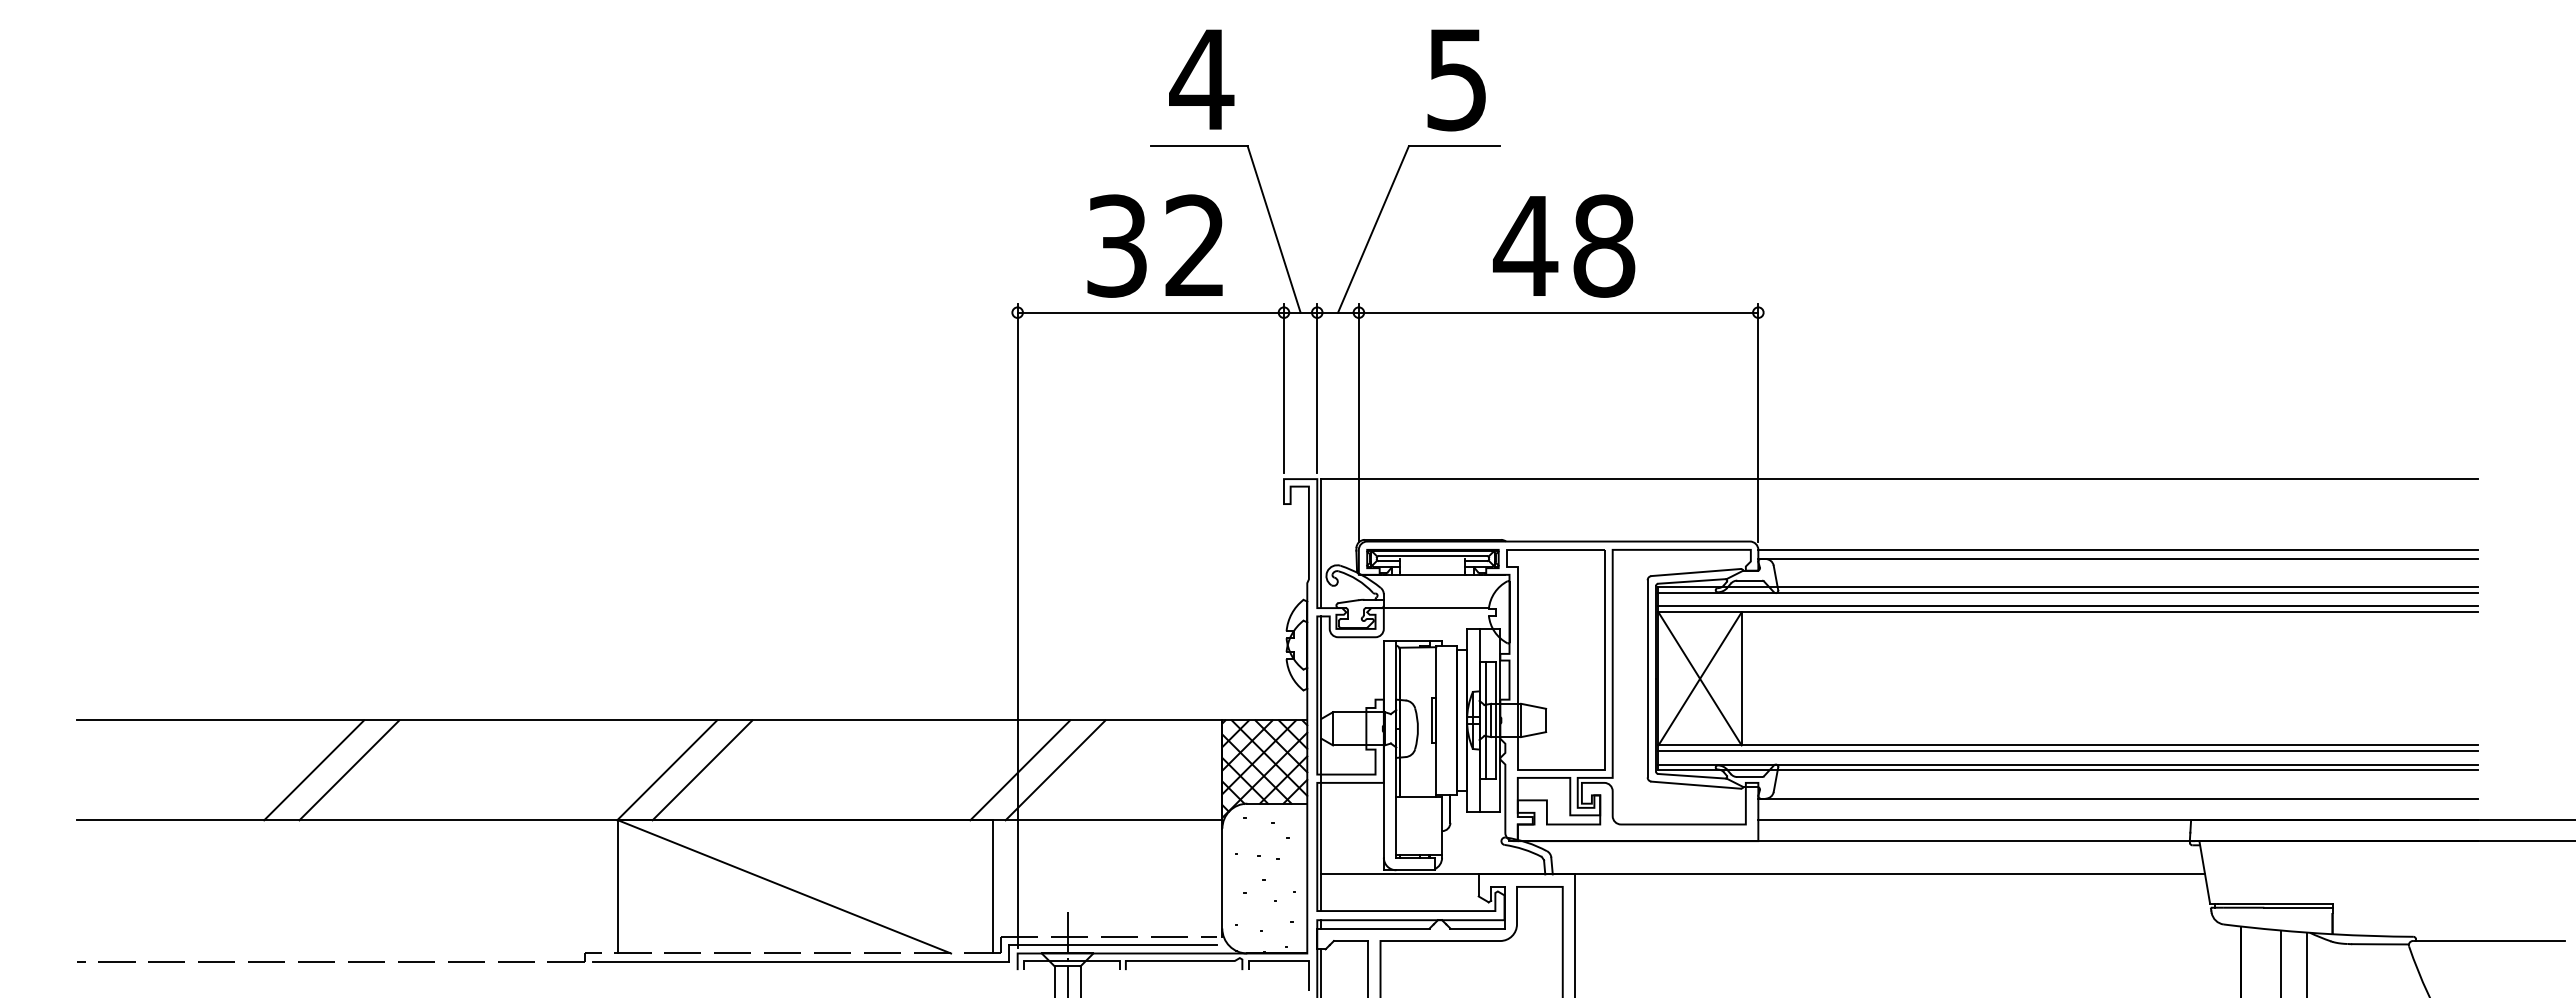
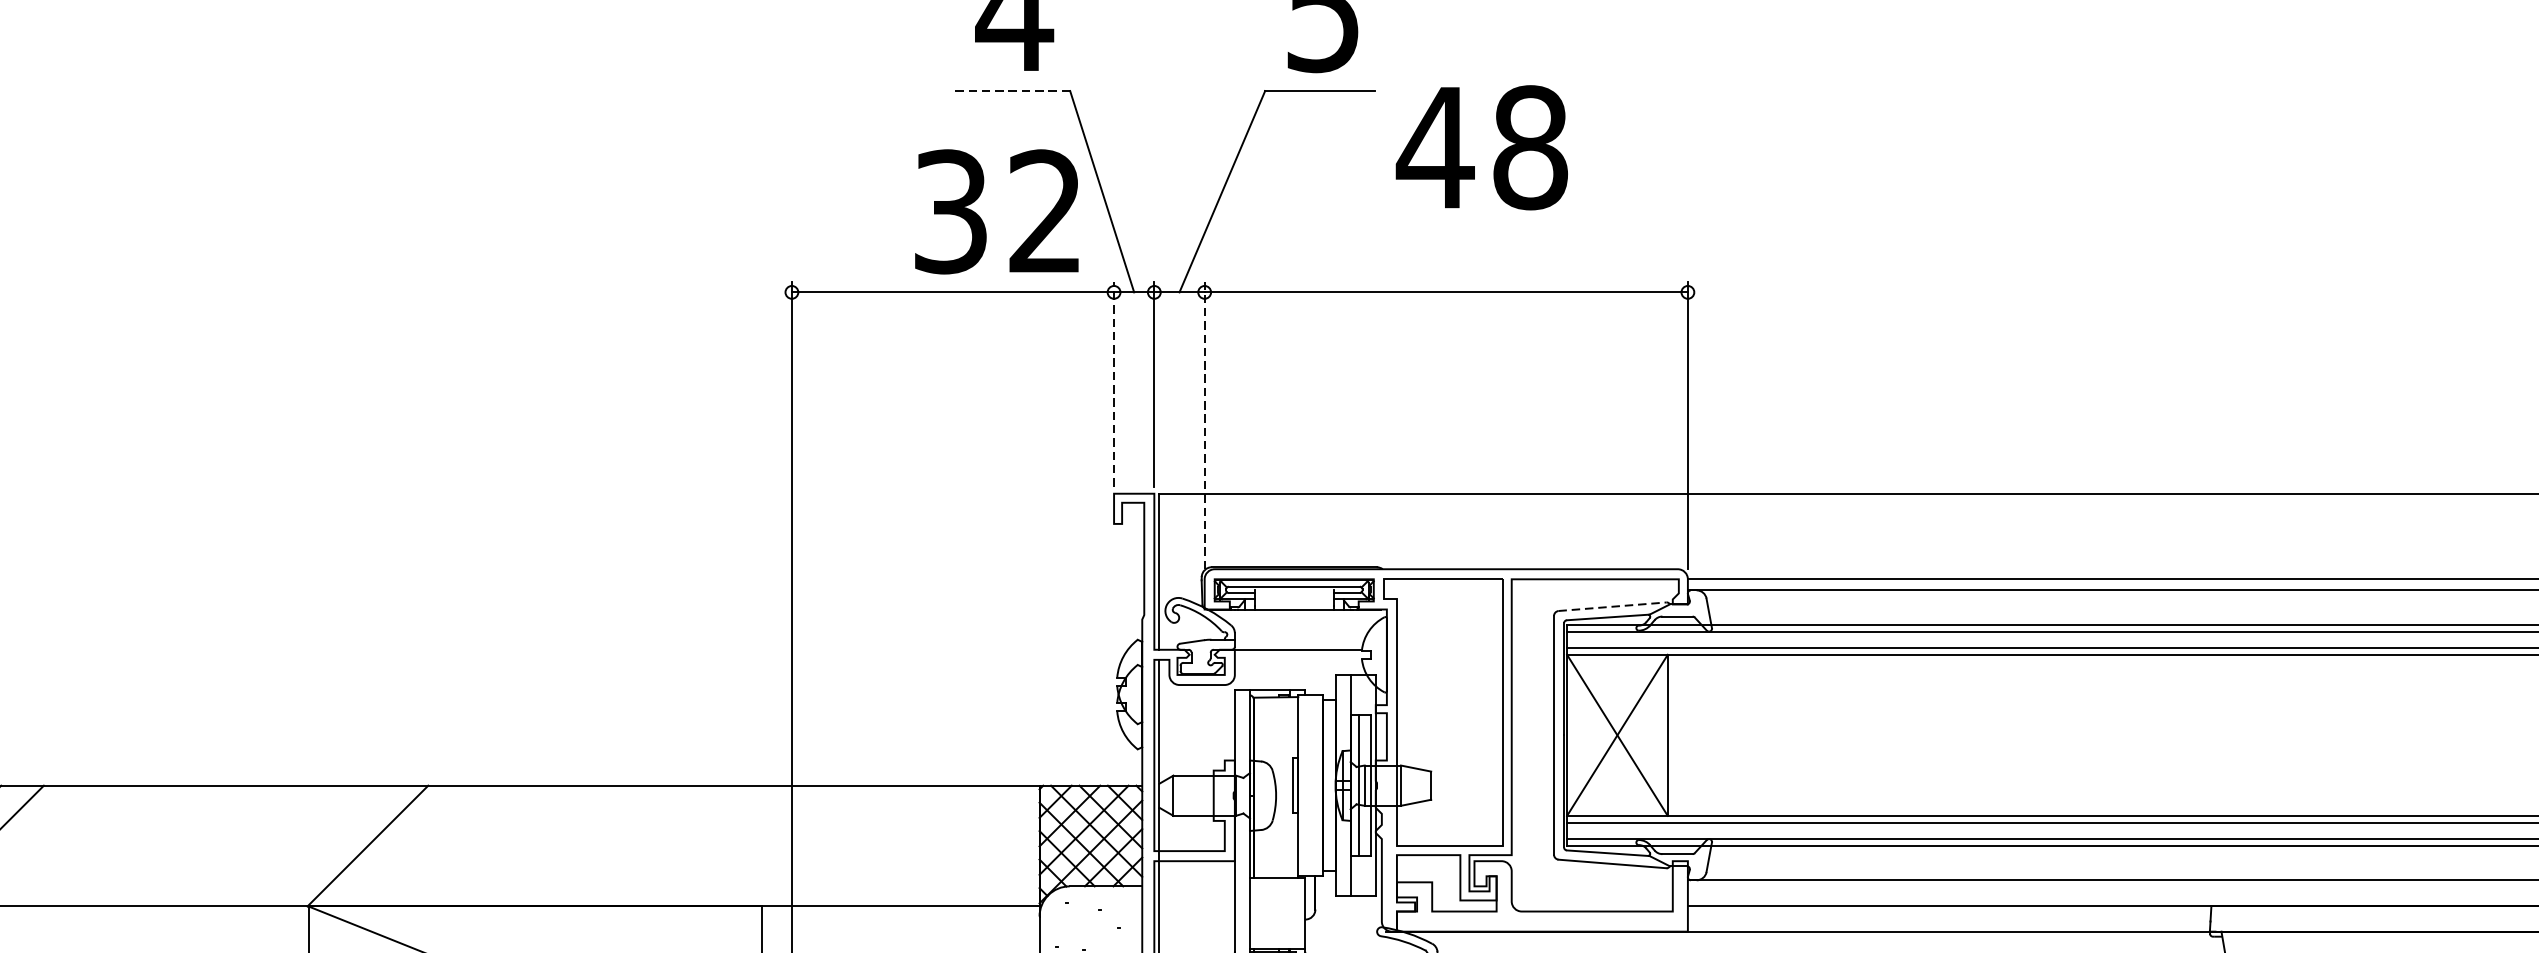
line: (1199, 146) -> (1011, 91), solid -> dashed
text: (1154, 245) -> (996, 211), moved
text: (1564, 245) -> (1482, 147), moved
line: (1283, 388) -> (1113, 384), solid -> dashed
line: (1358, 422) -> (1204, 425), solid -> dashed
line: (1696, 572) -> (1613, 606), solid -> dashed
line: (702, 770) -> (410, 846), removed
line: (1020, 770) -> (795, 846), removed
line: (1055, 770) -> (837, 846), removed

